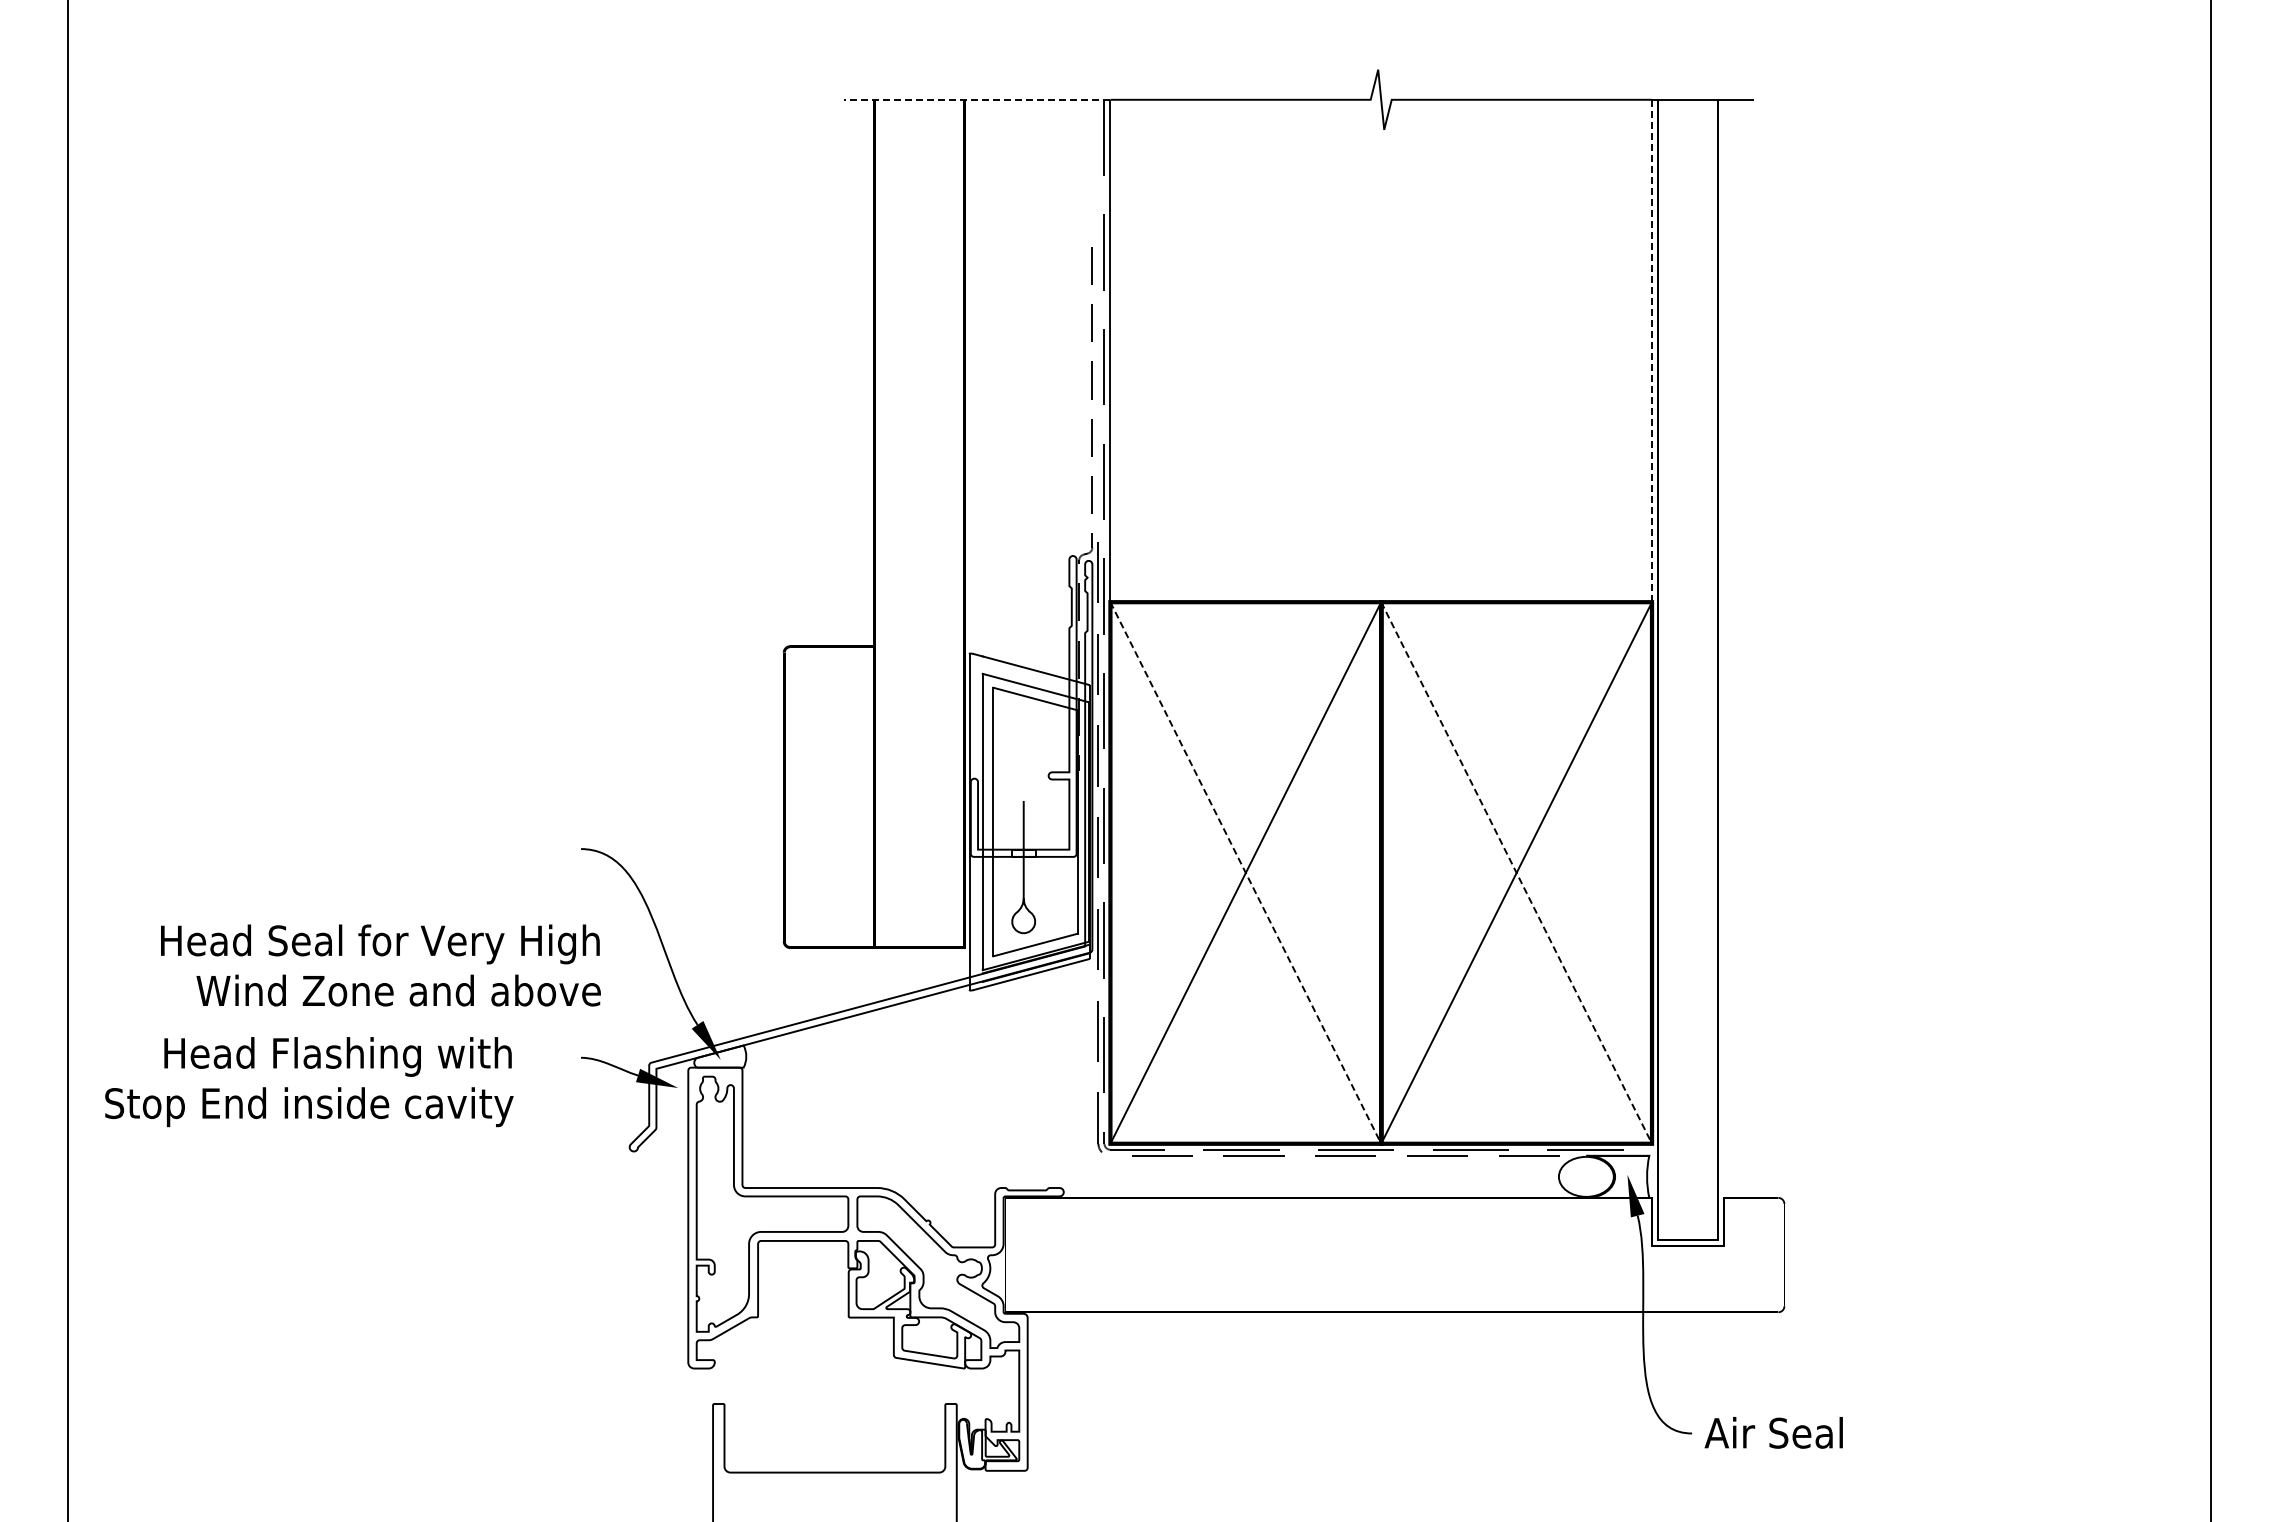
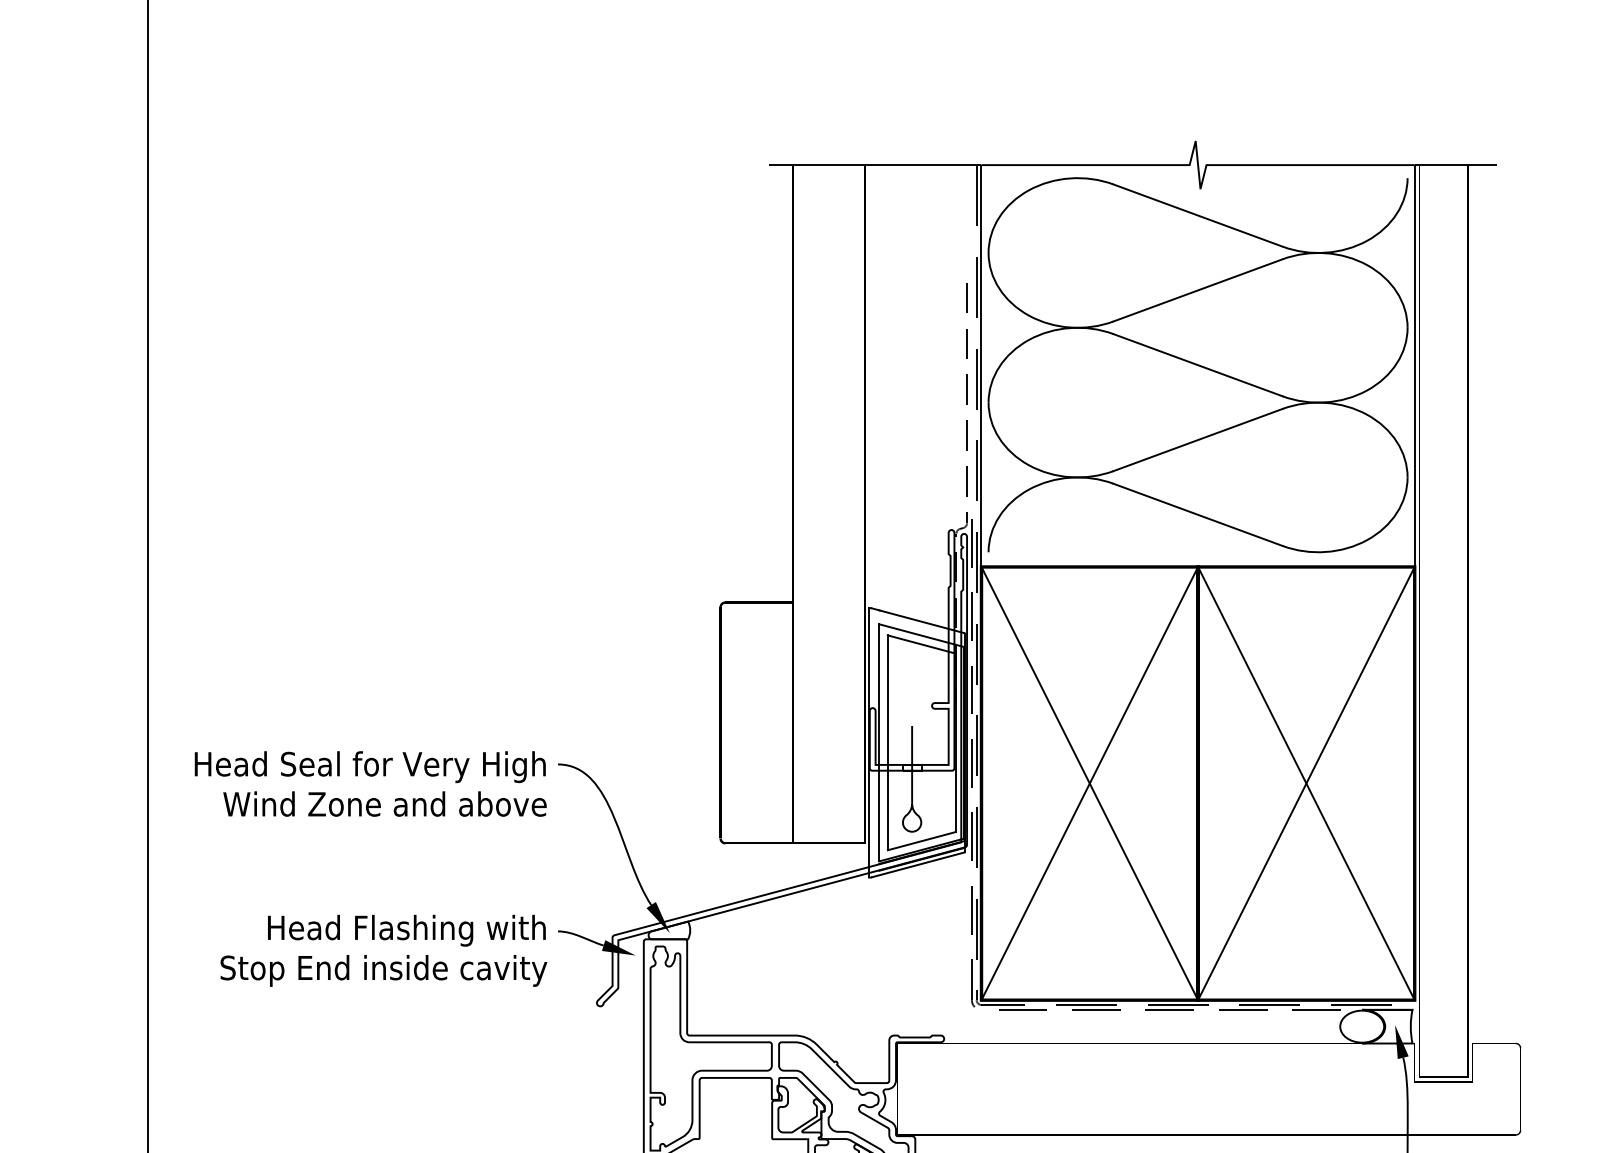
line: (977, 99) -> (875, 164), dashed -> solid
part: (1380, 349) -> (1197, 364), added
line: (1652, 350) -> (1415, 365), dashed -> solid
line: (1245, 872) -> (1089, 783), dashed -> solid
line: (1516, 872) -> (1306, 783), dashed -> solid
text: (380, 965) -> (370, 783), moved
text: (309, 1082) -> (384, 951), moved

